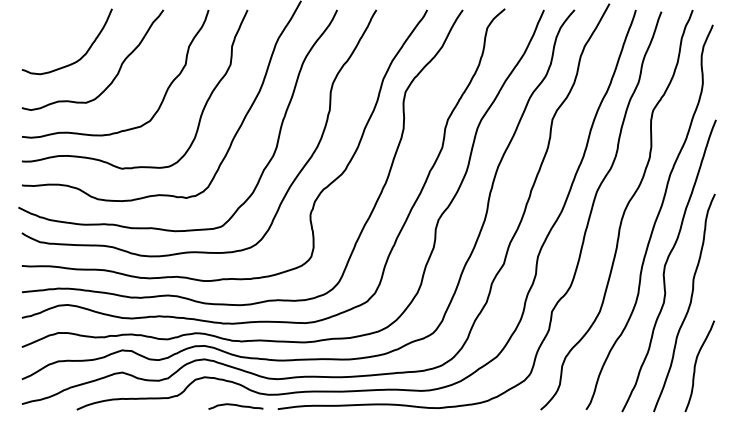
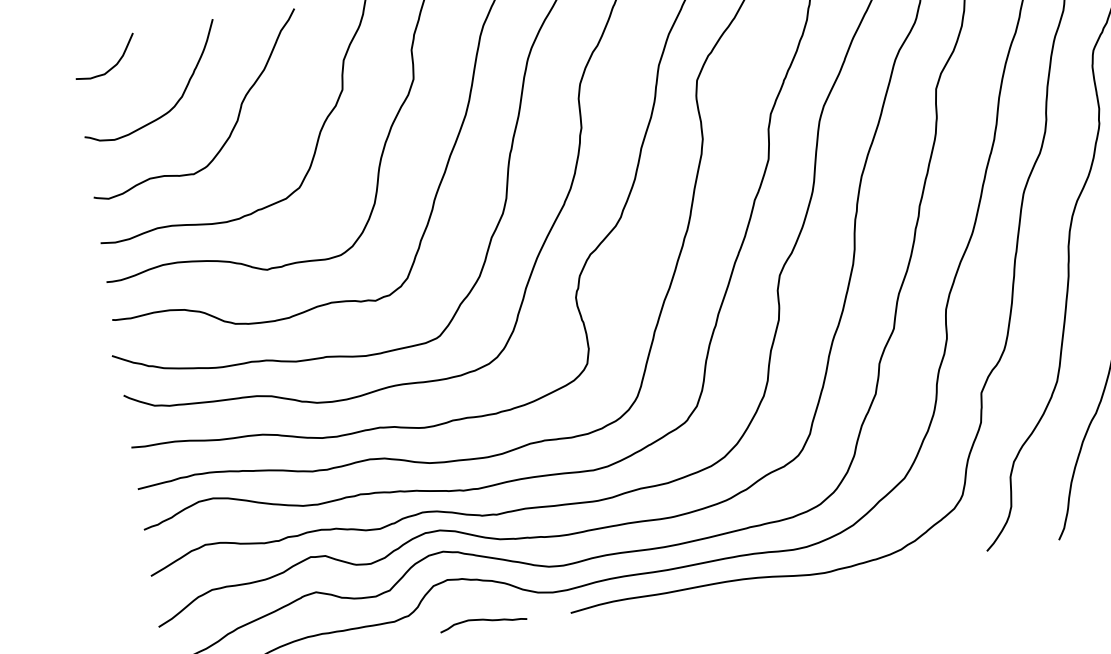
curve: (45, 28) -> (112, 66), added
curve: (235, 405) -> (482, 620), moved

